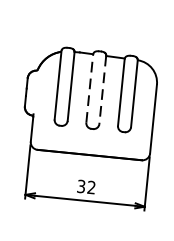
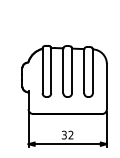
line: (89, 87) -> (63, 70), dashed -> solid
line: (103, 90) -> (72, 71), dashed -> solid

